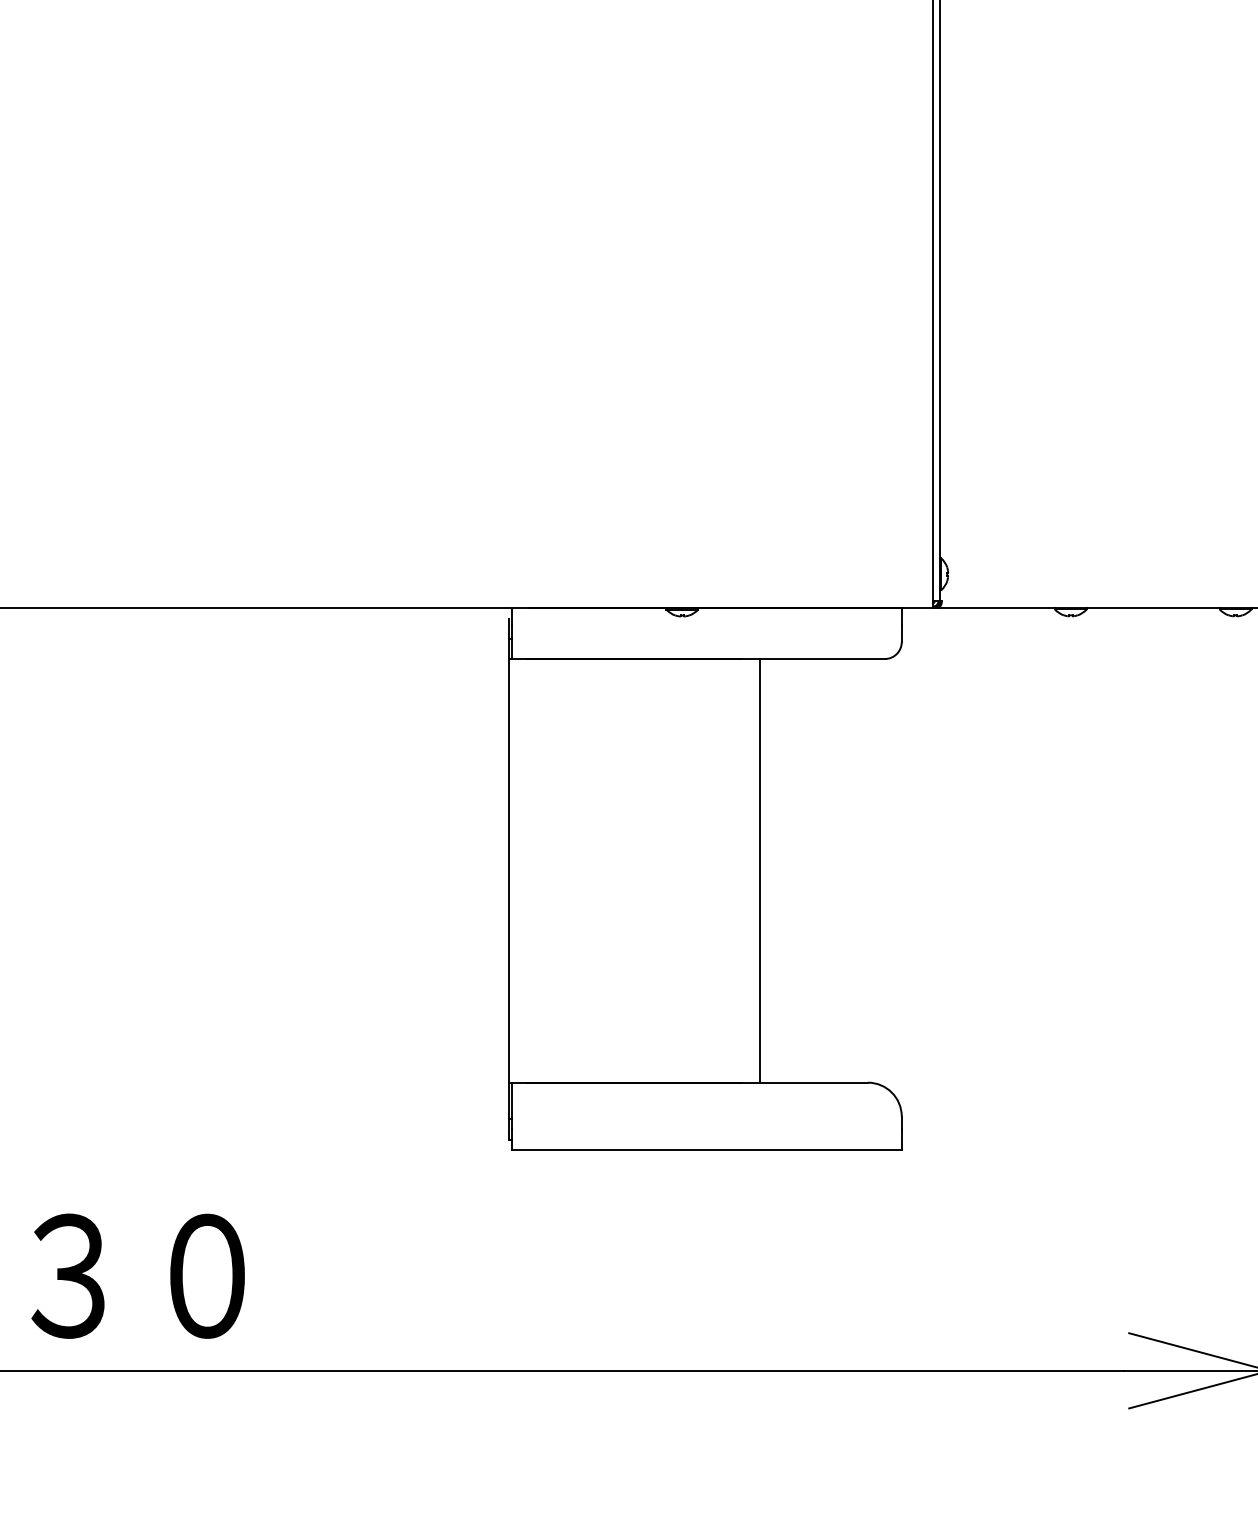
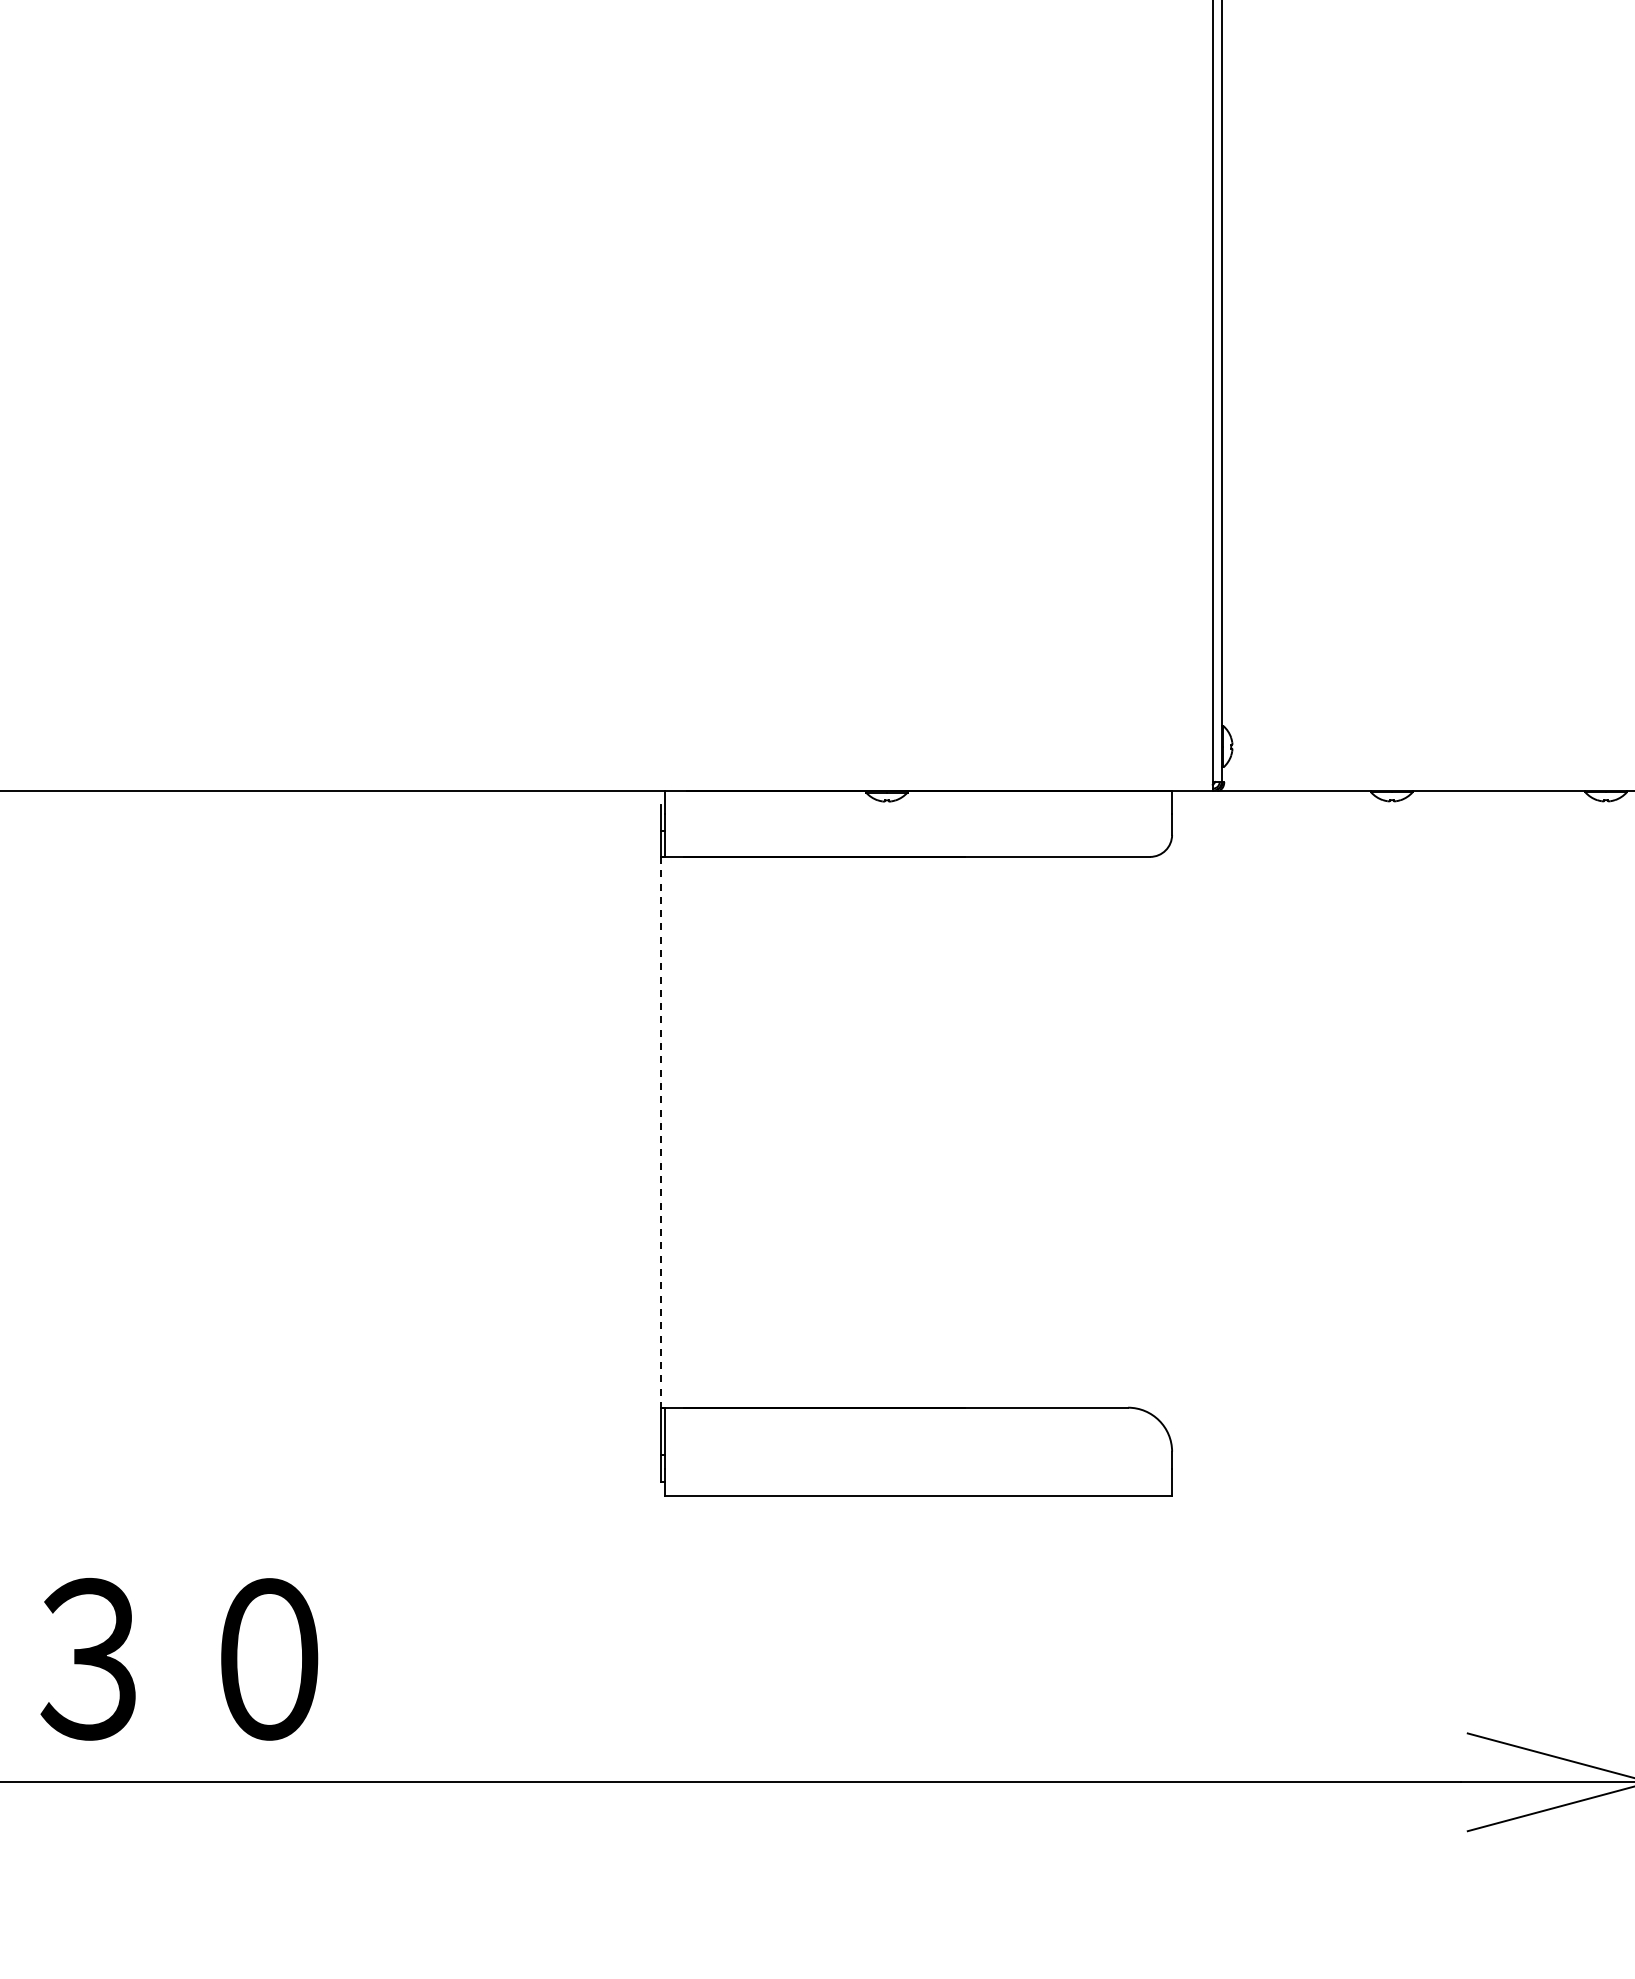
line: (509, 870) -> (661, 1132), solid -> dashed
line: (759, 870) -> (987, 1131), removed

